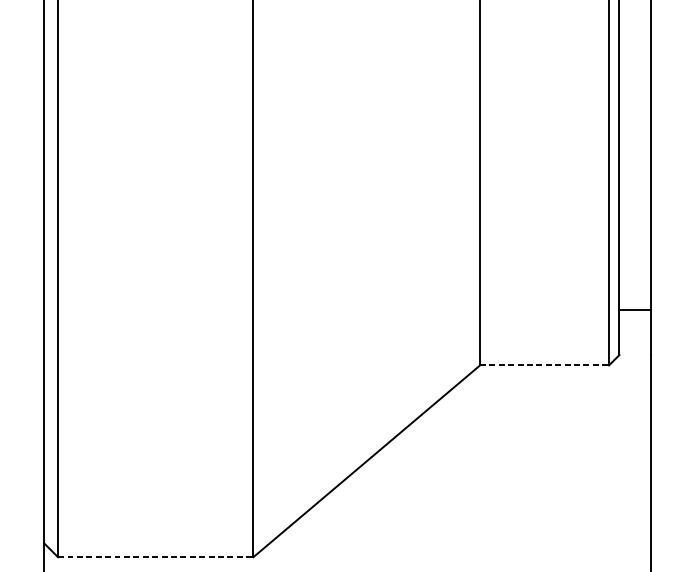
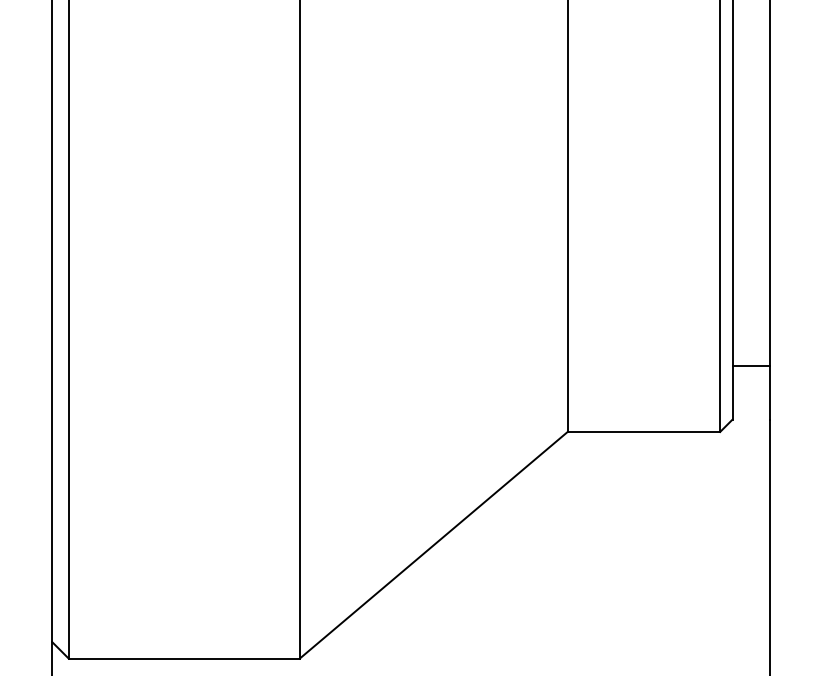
line: (544, 365) -> (644, 431), dashed -> solid
line: (155, 557) -> (184, 658), dashed -> solid

